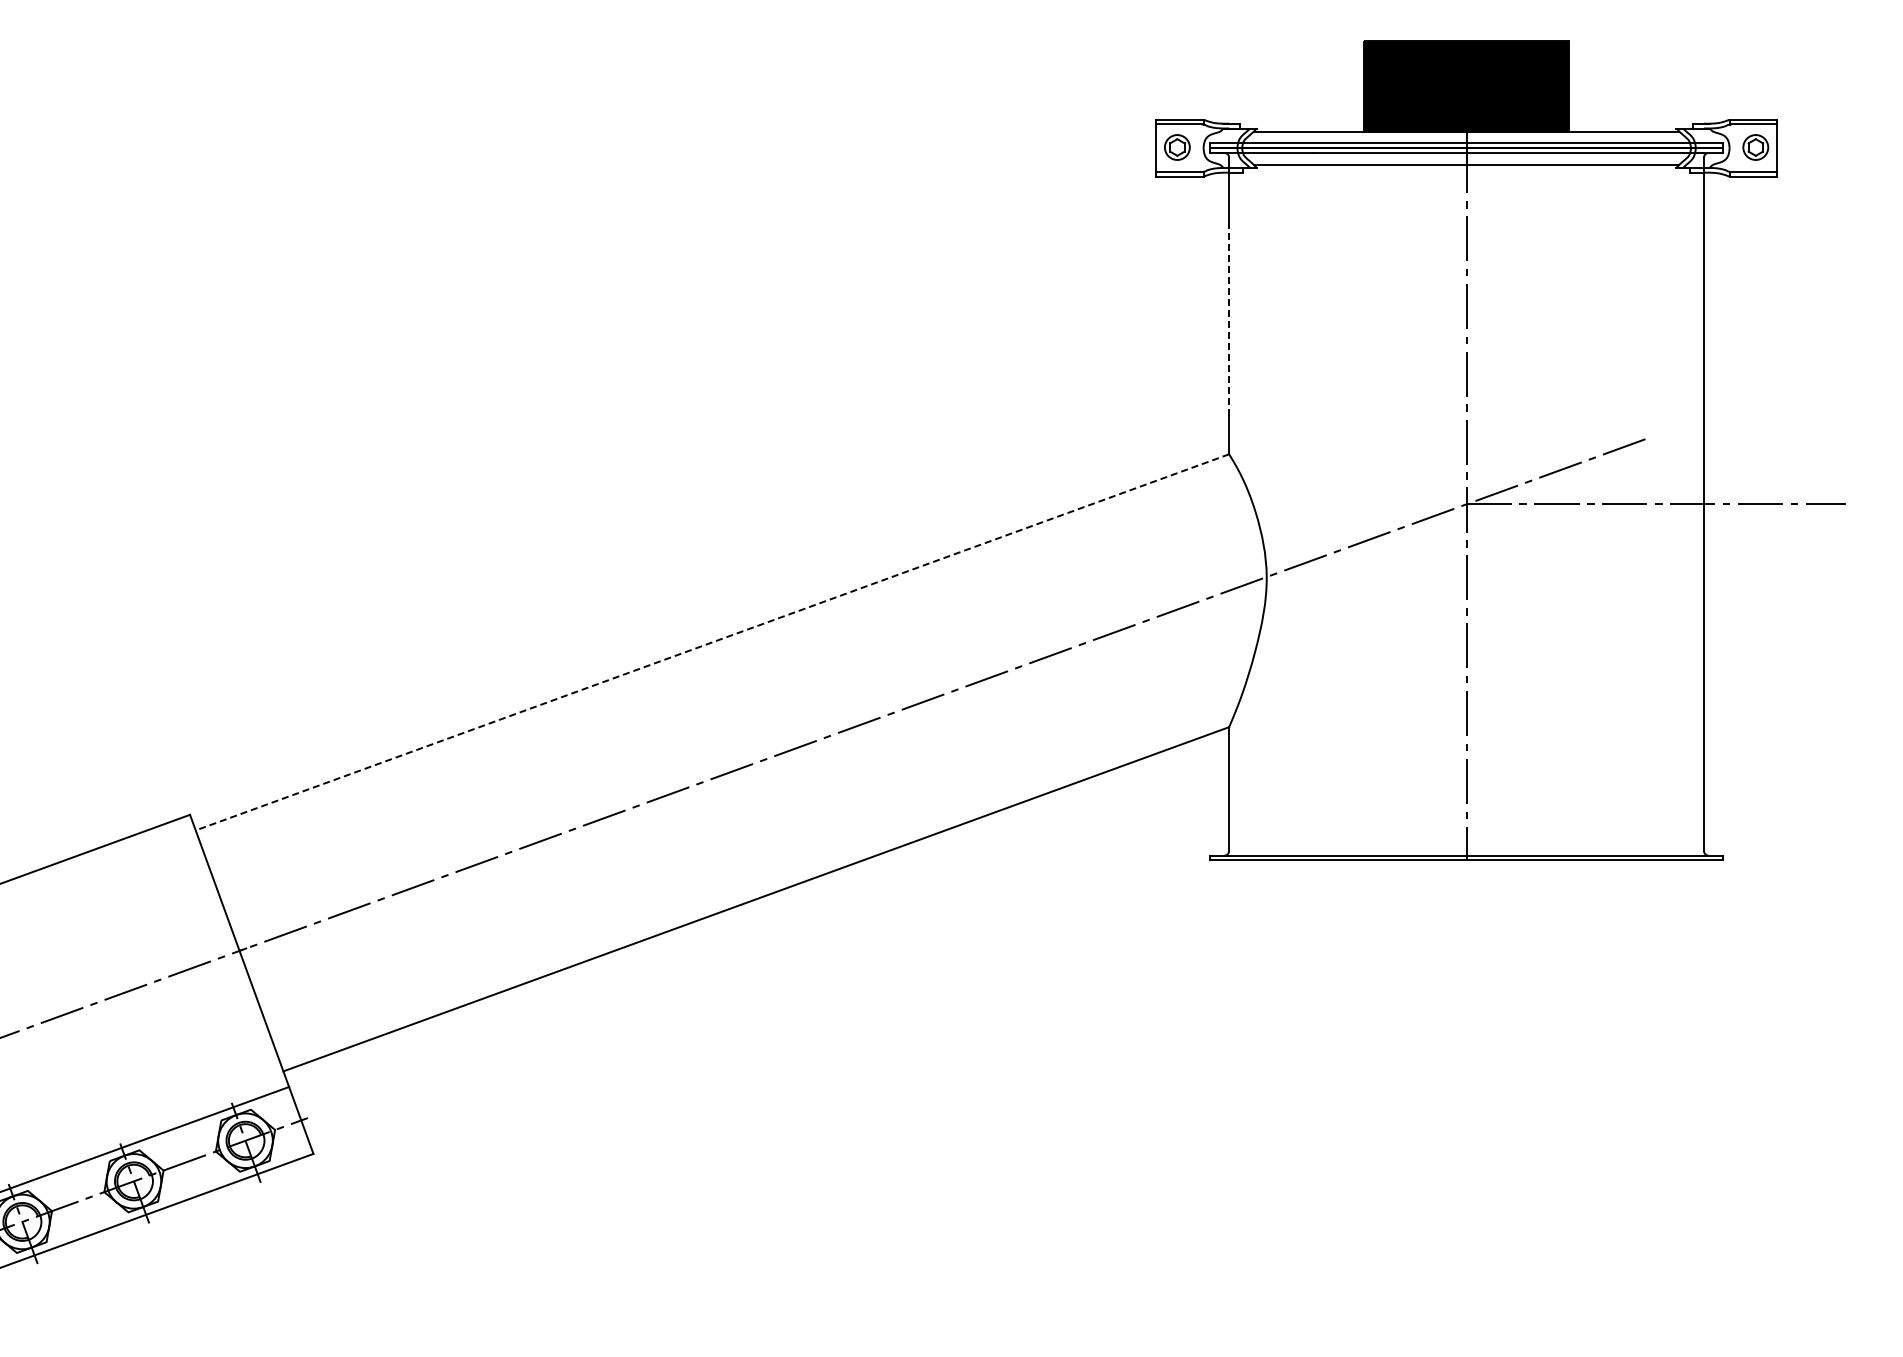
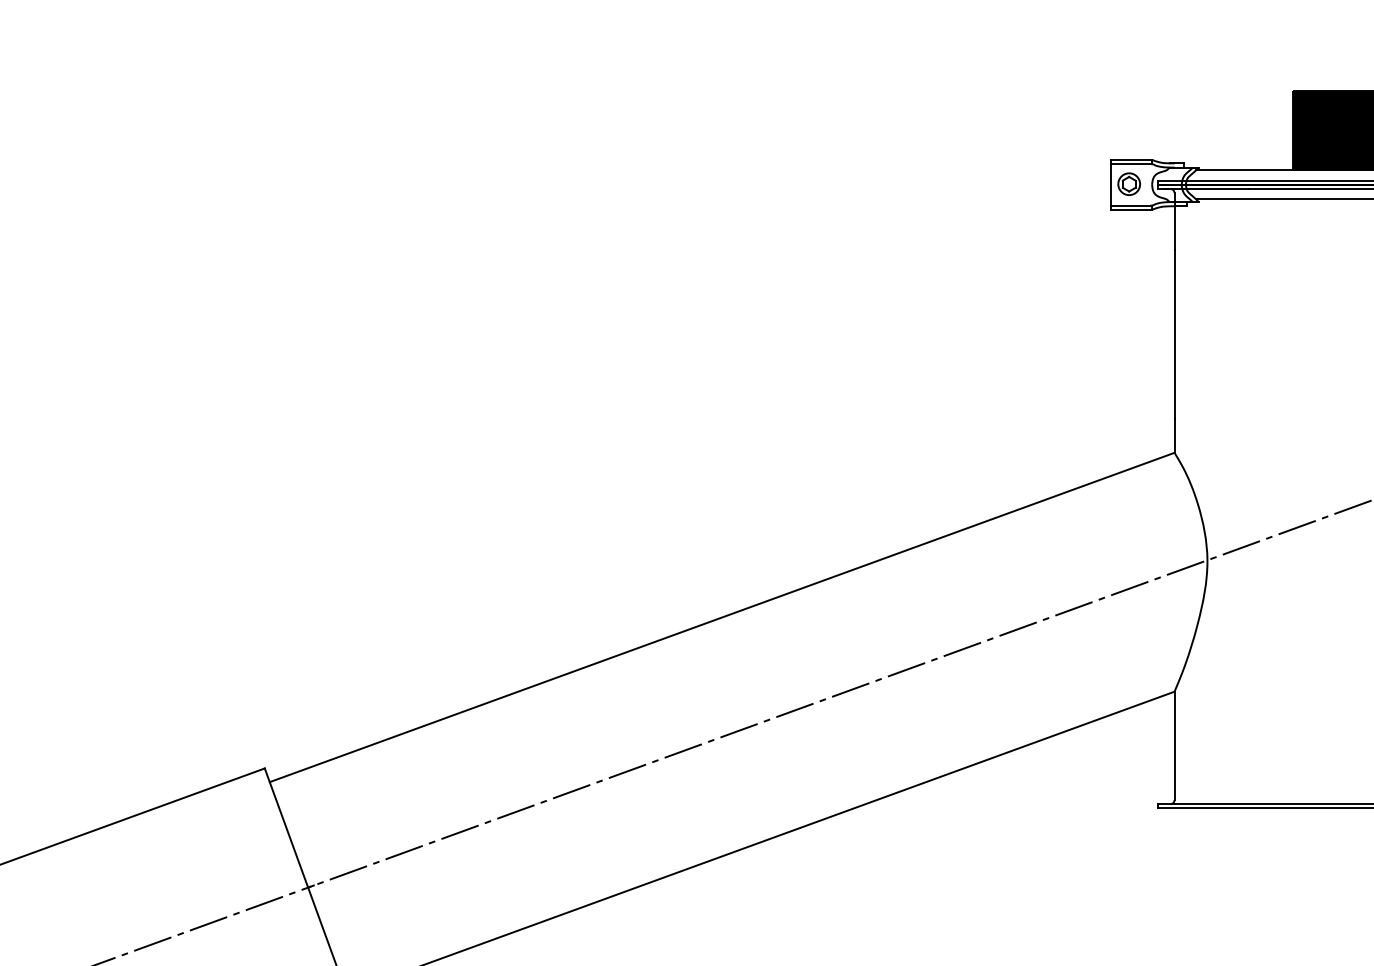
line: (1229, 319) -> (1174, 334), dashed -> solid
line: (712, 642) -> (722, 617), dashed -> solid

